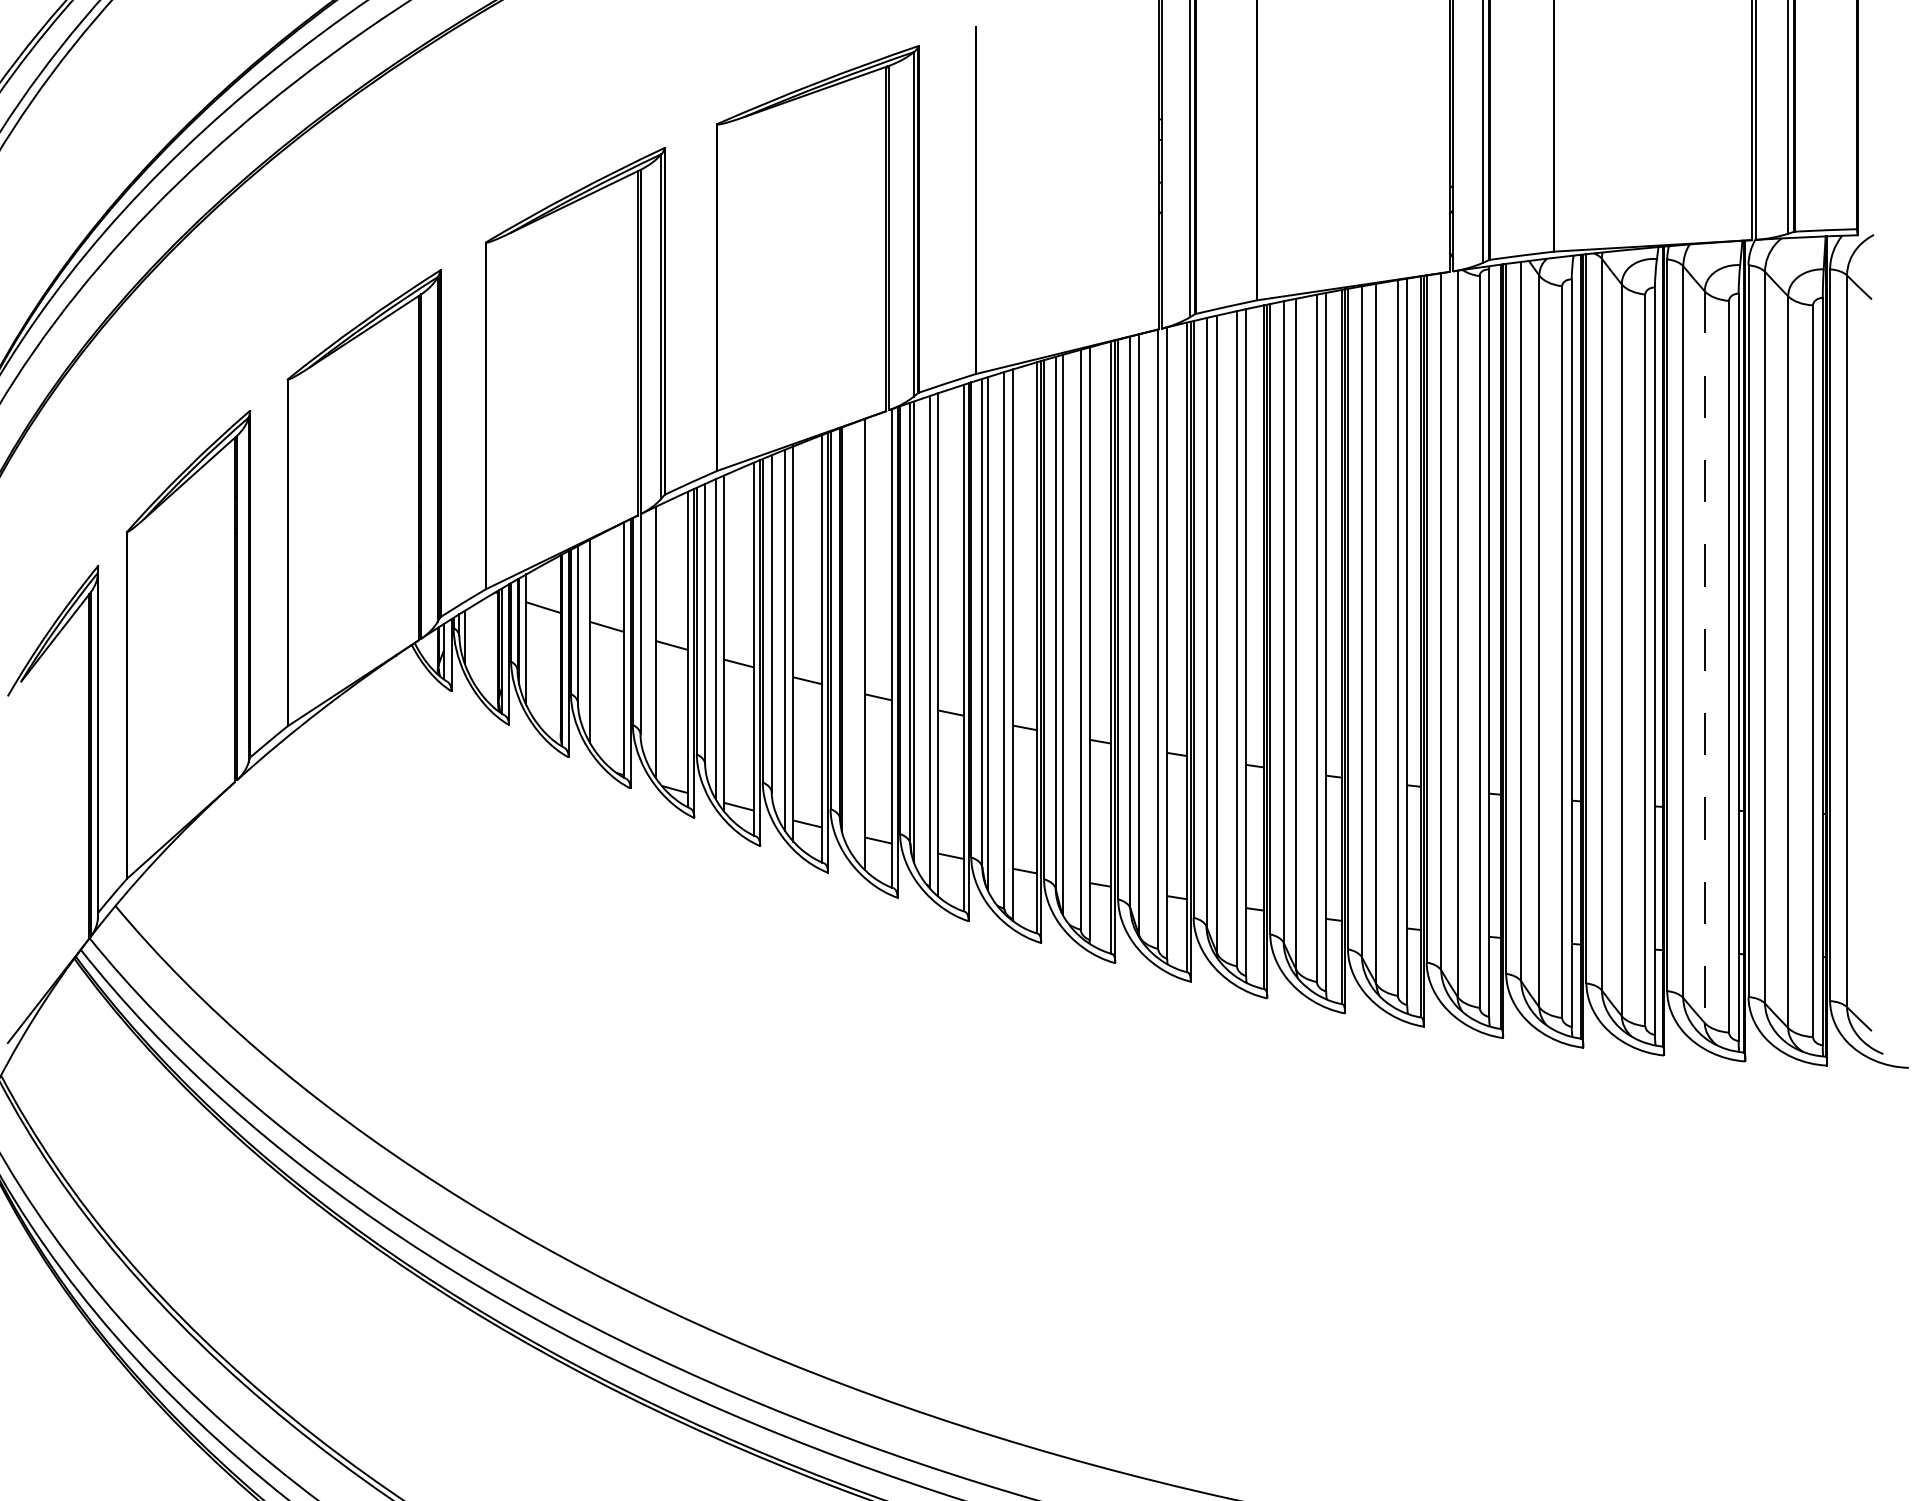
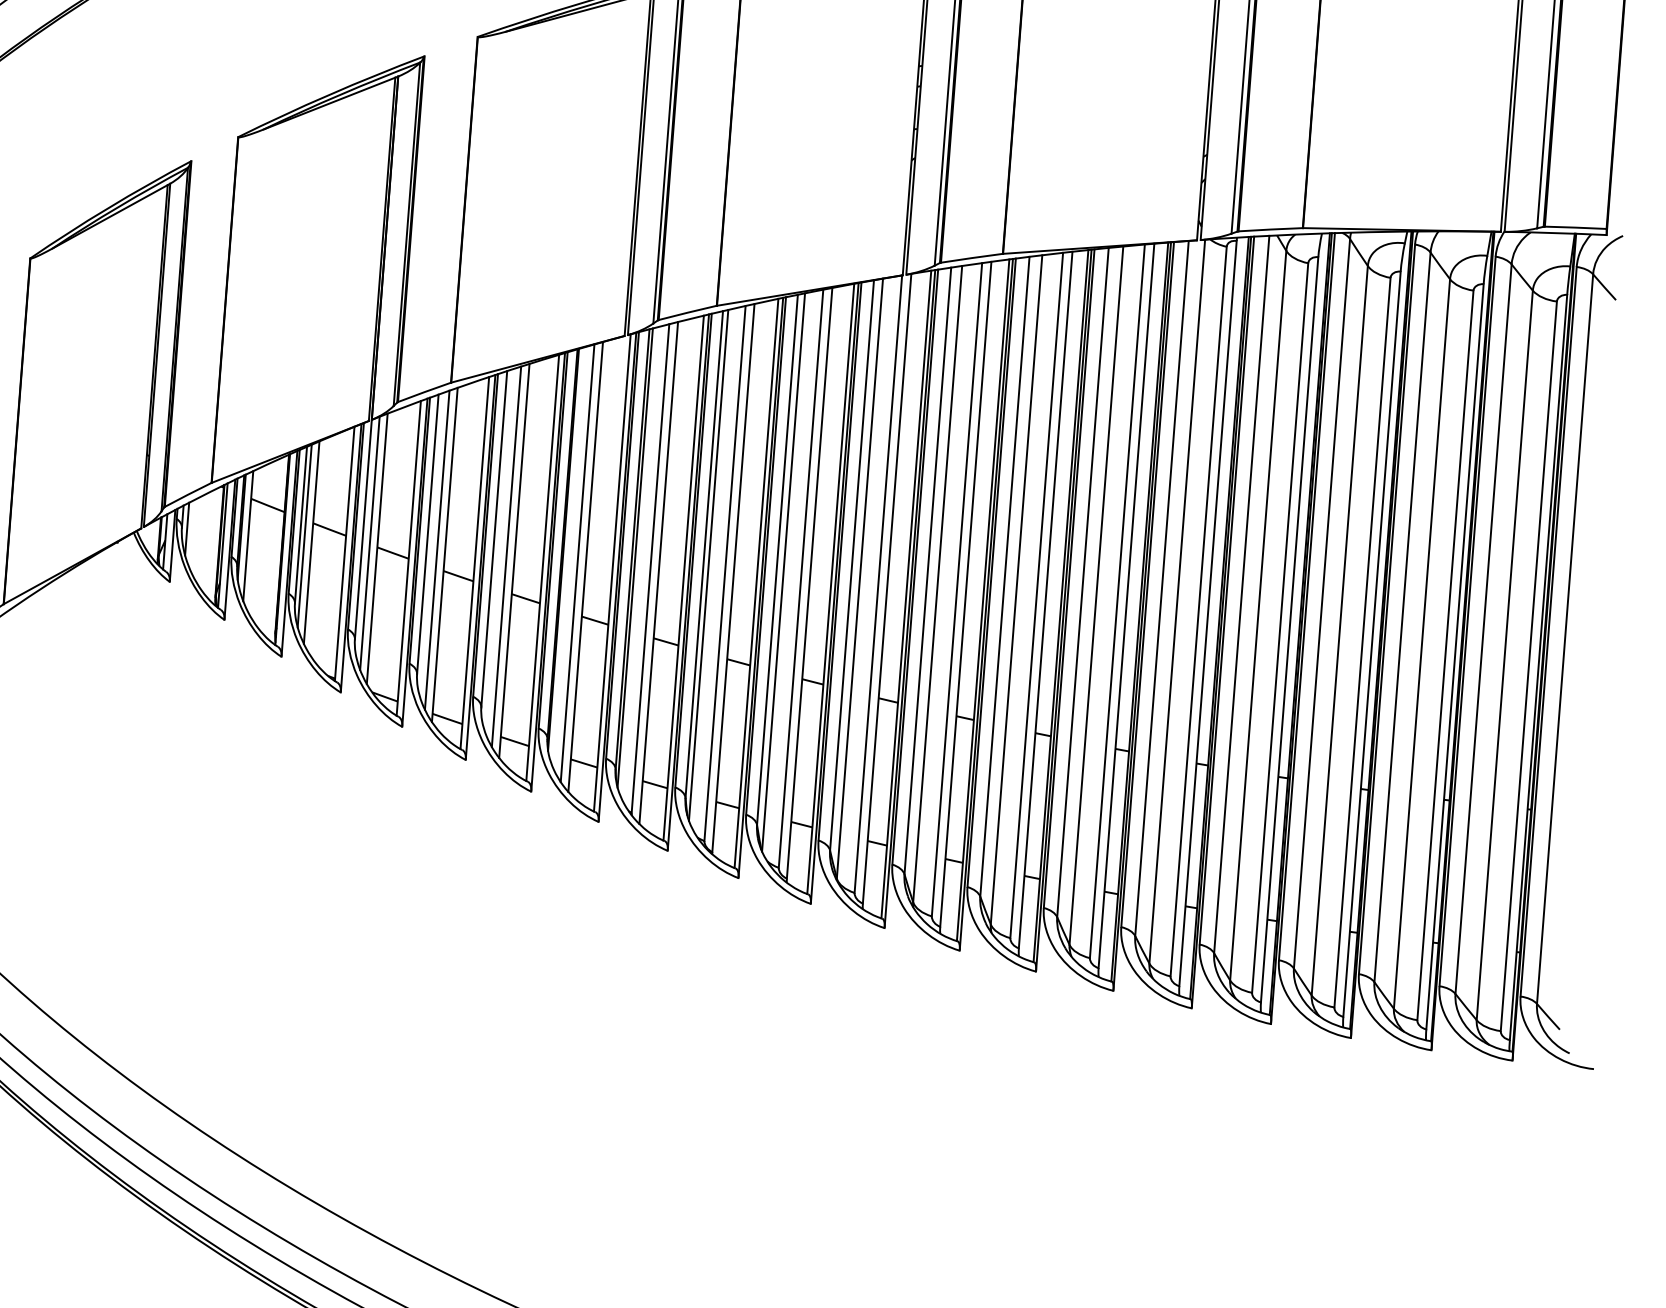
line: (582, 634) -> (304, 535), added
line: (648, 637) -> (370, 543), added
line: (856, 640) -> (577, 562), added
line: (1704, 657) -> (1421, 644), dashed -> solid

